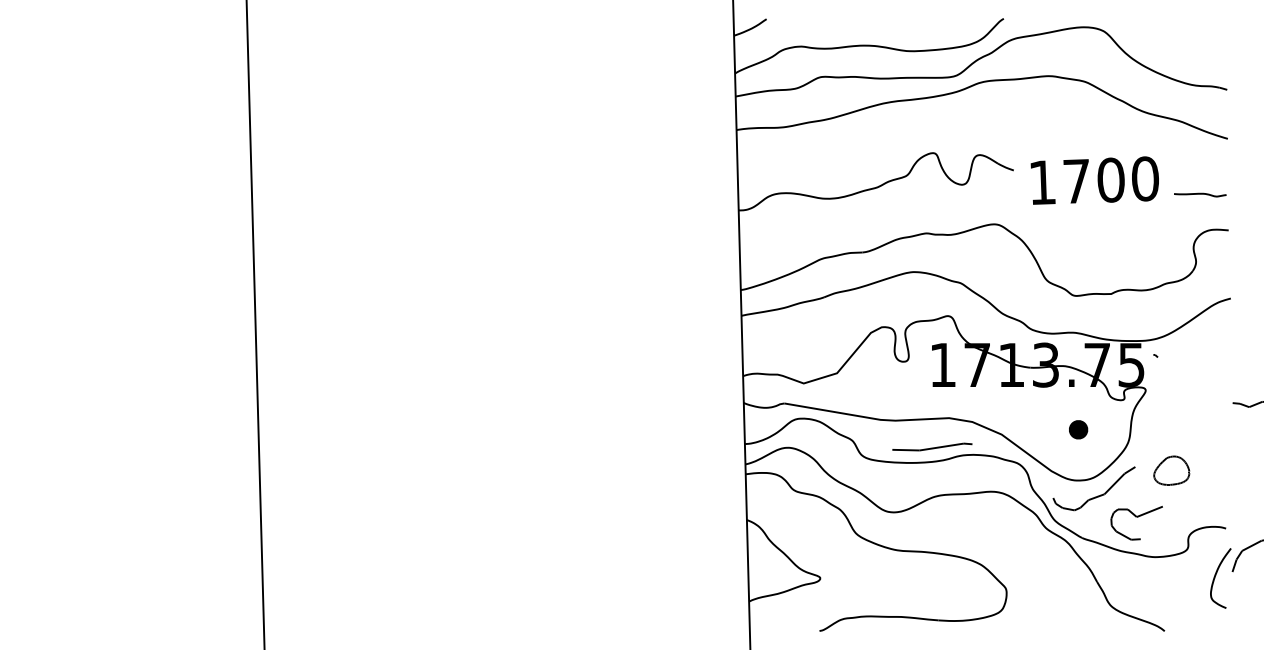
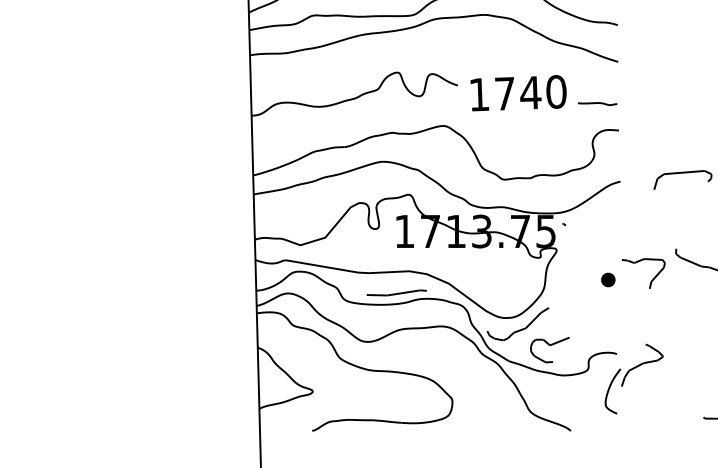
text: (1111, 179) -> (531, 92), 1700 -> 1740
part: (1078, 429) -> (608, 279), moved
part: (1171, 470) -> (576, 310), removed

